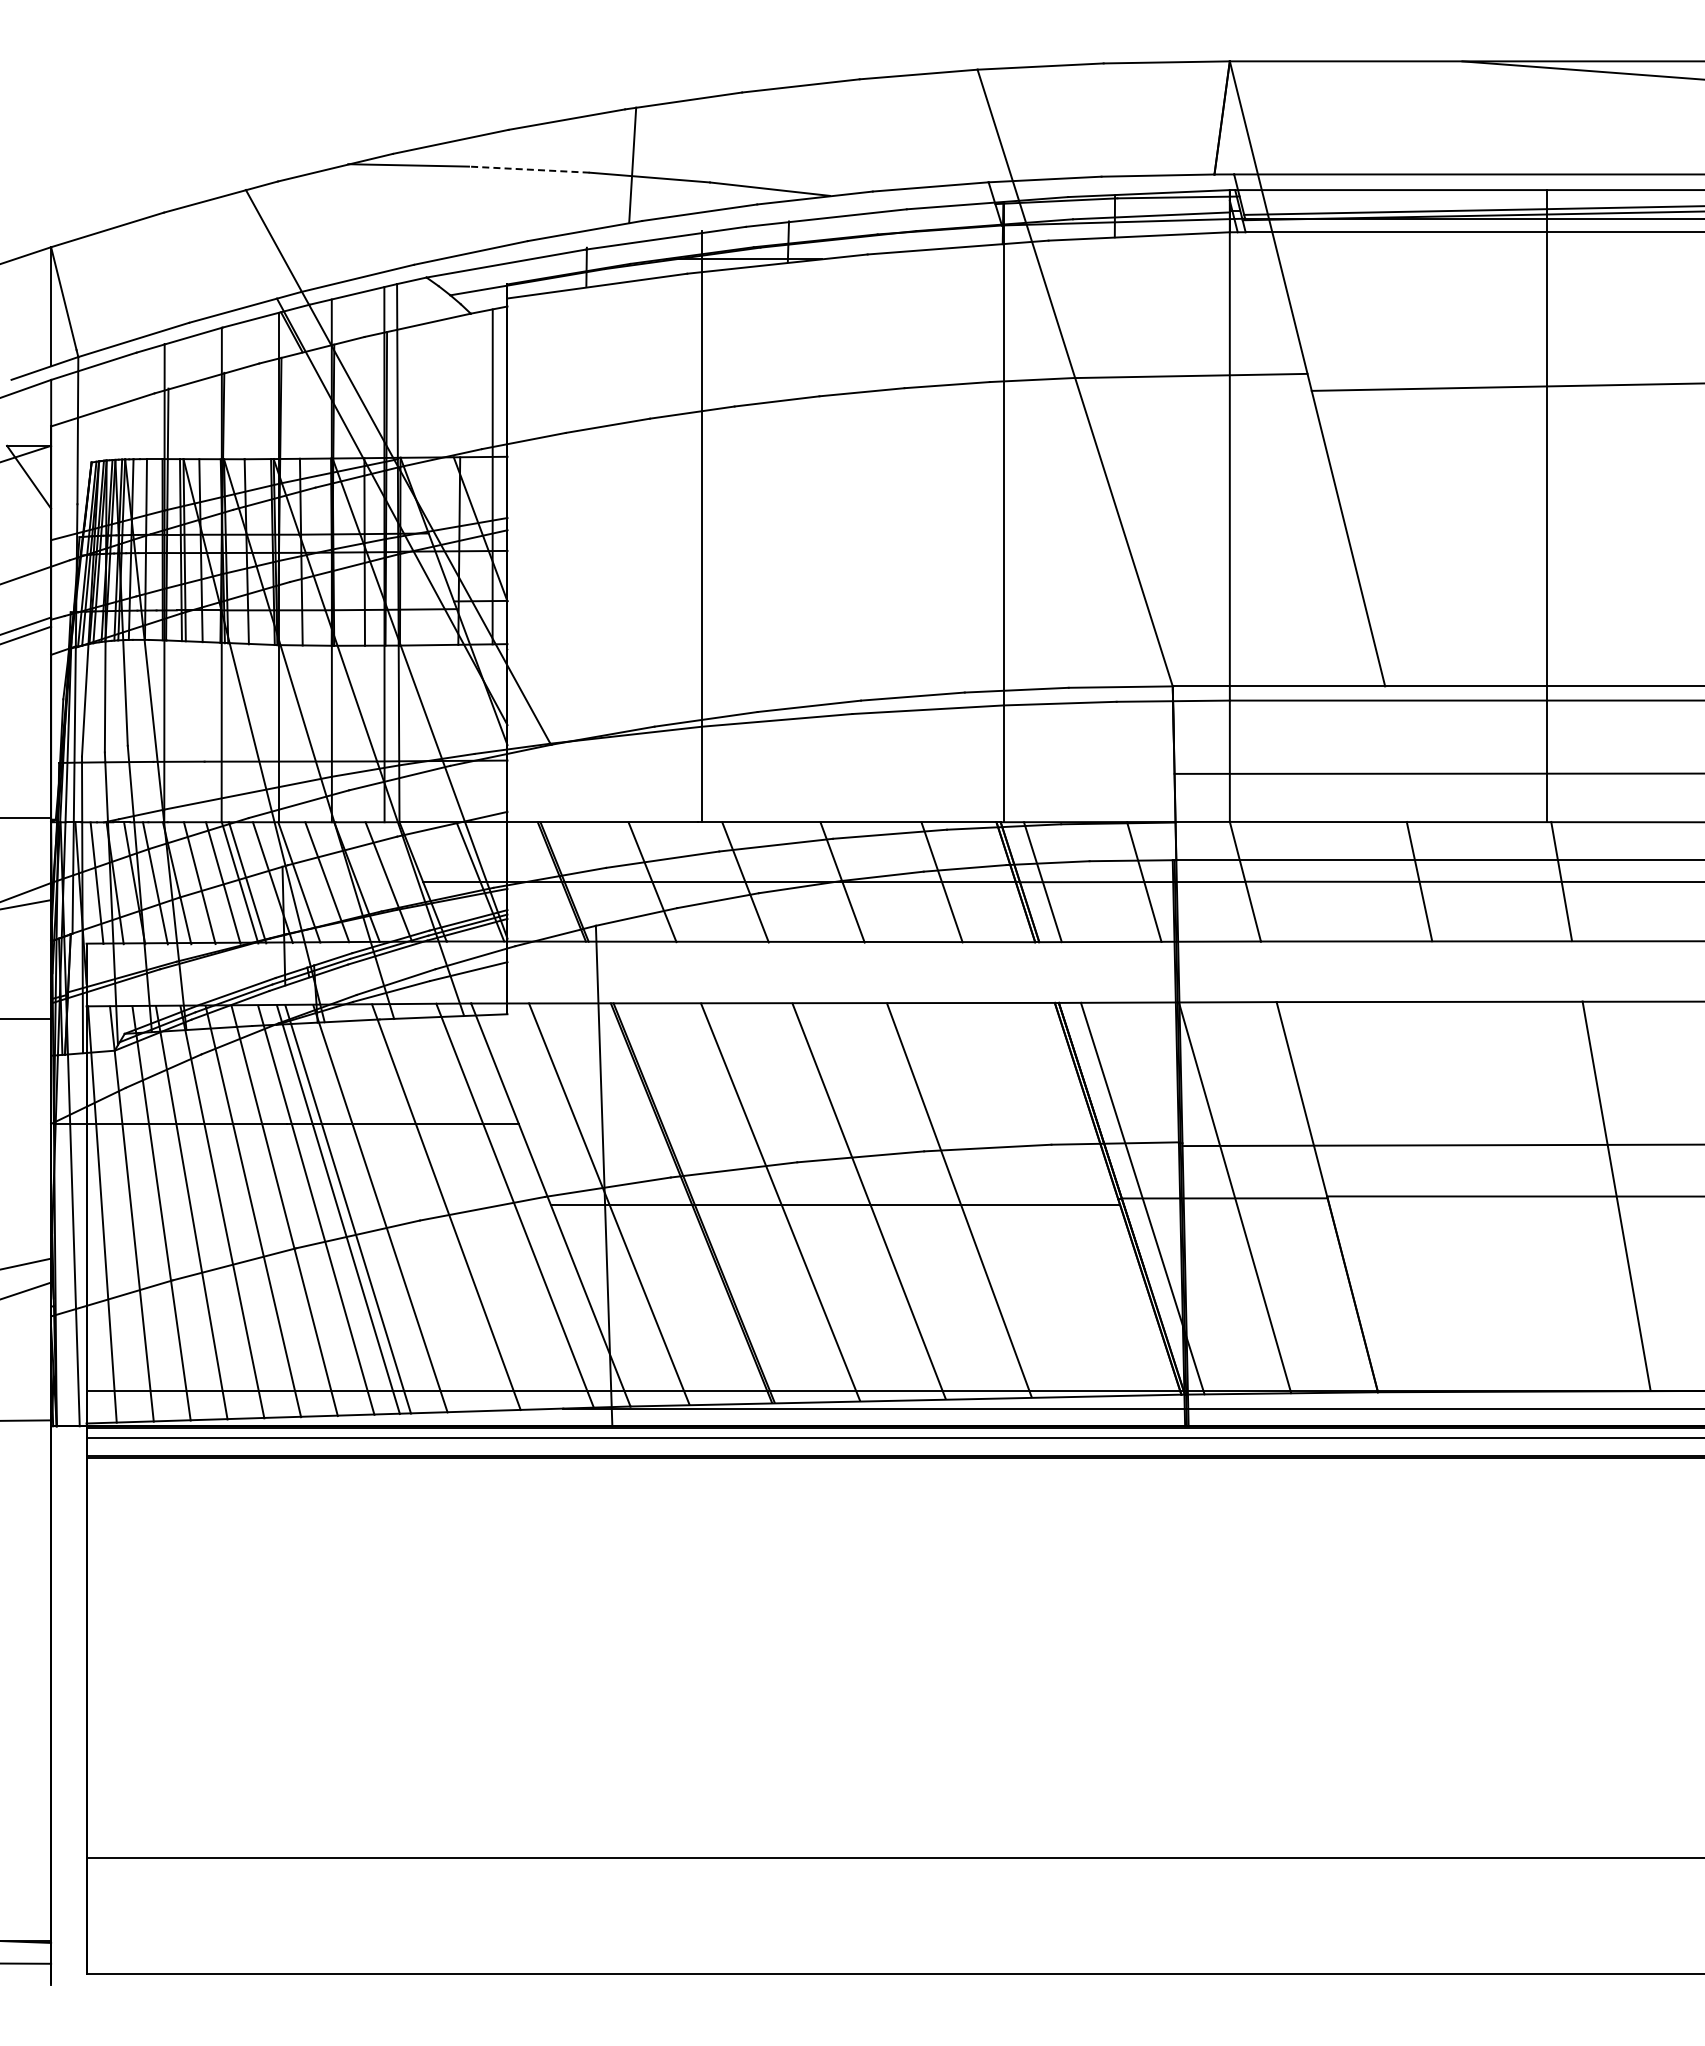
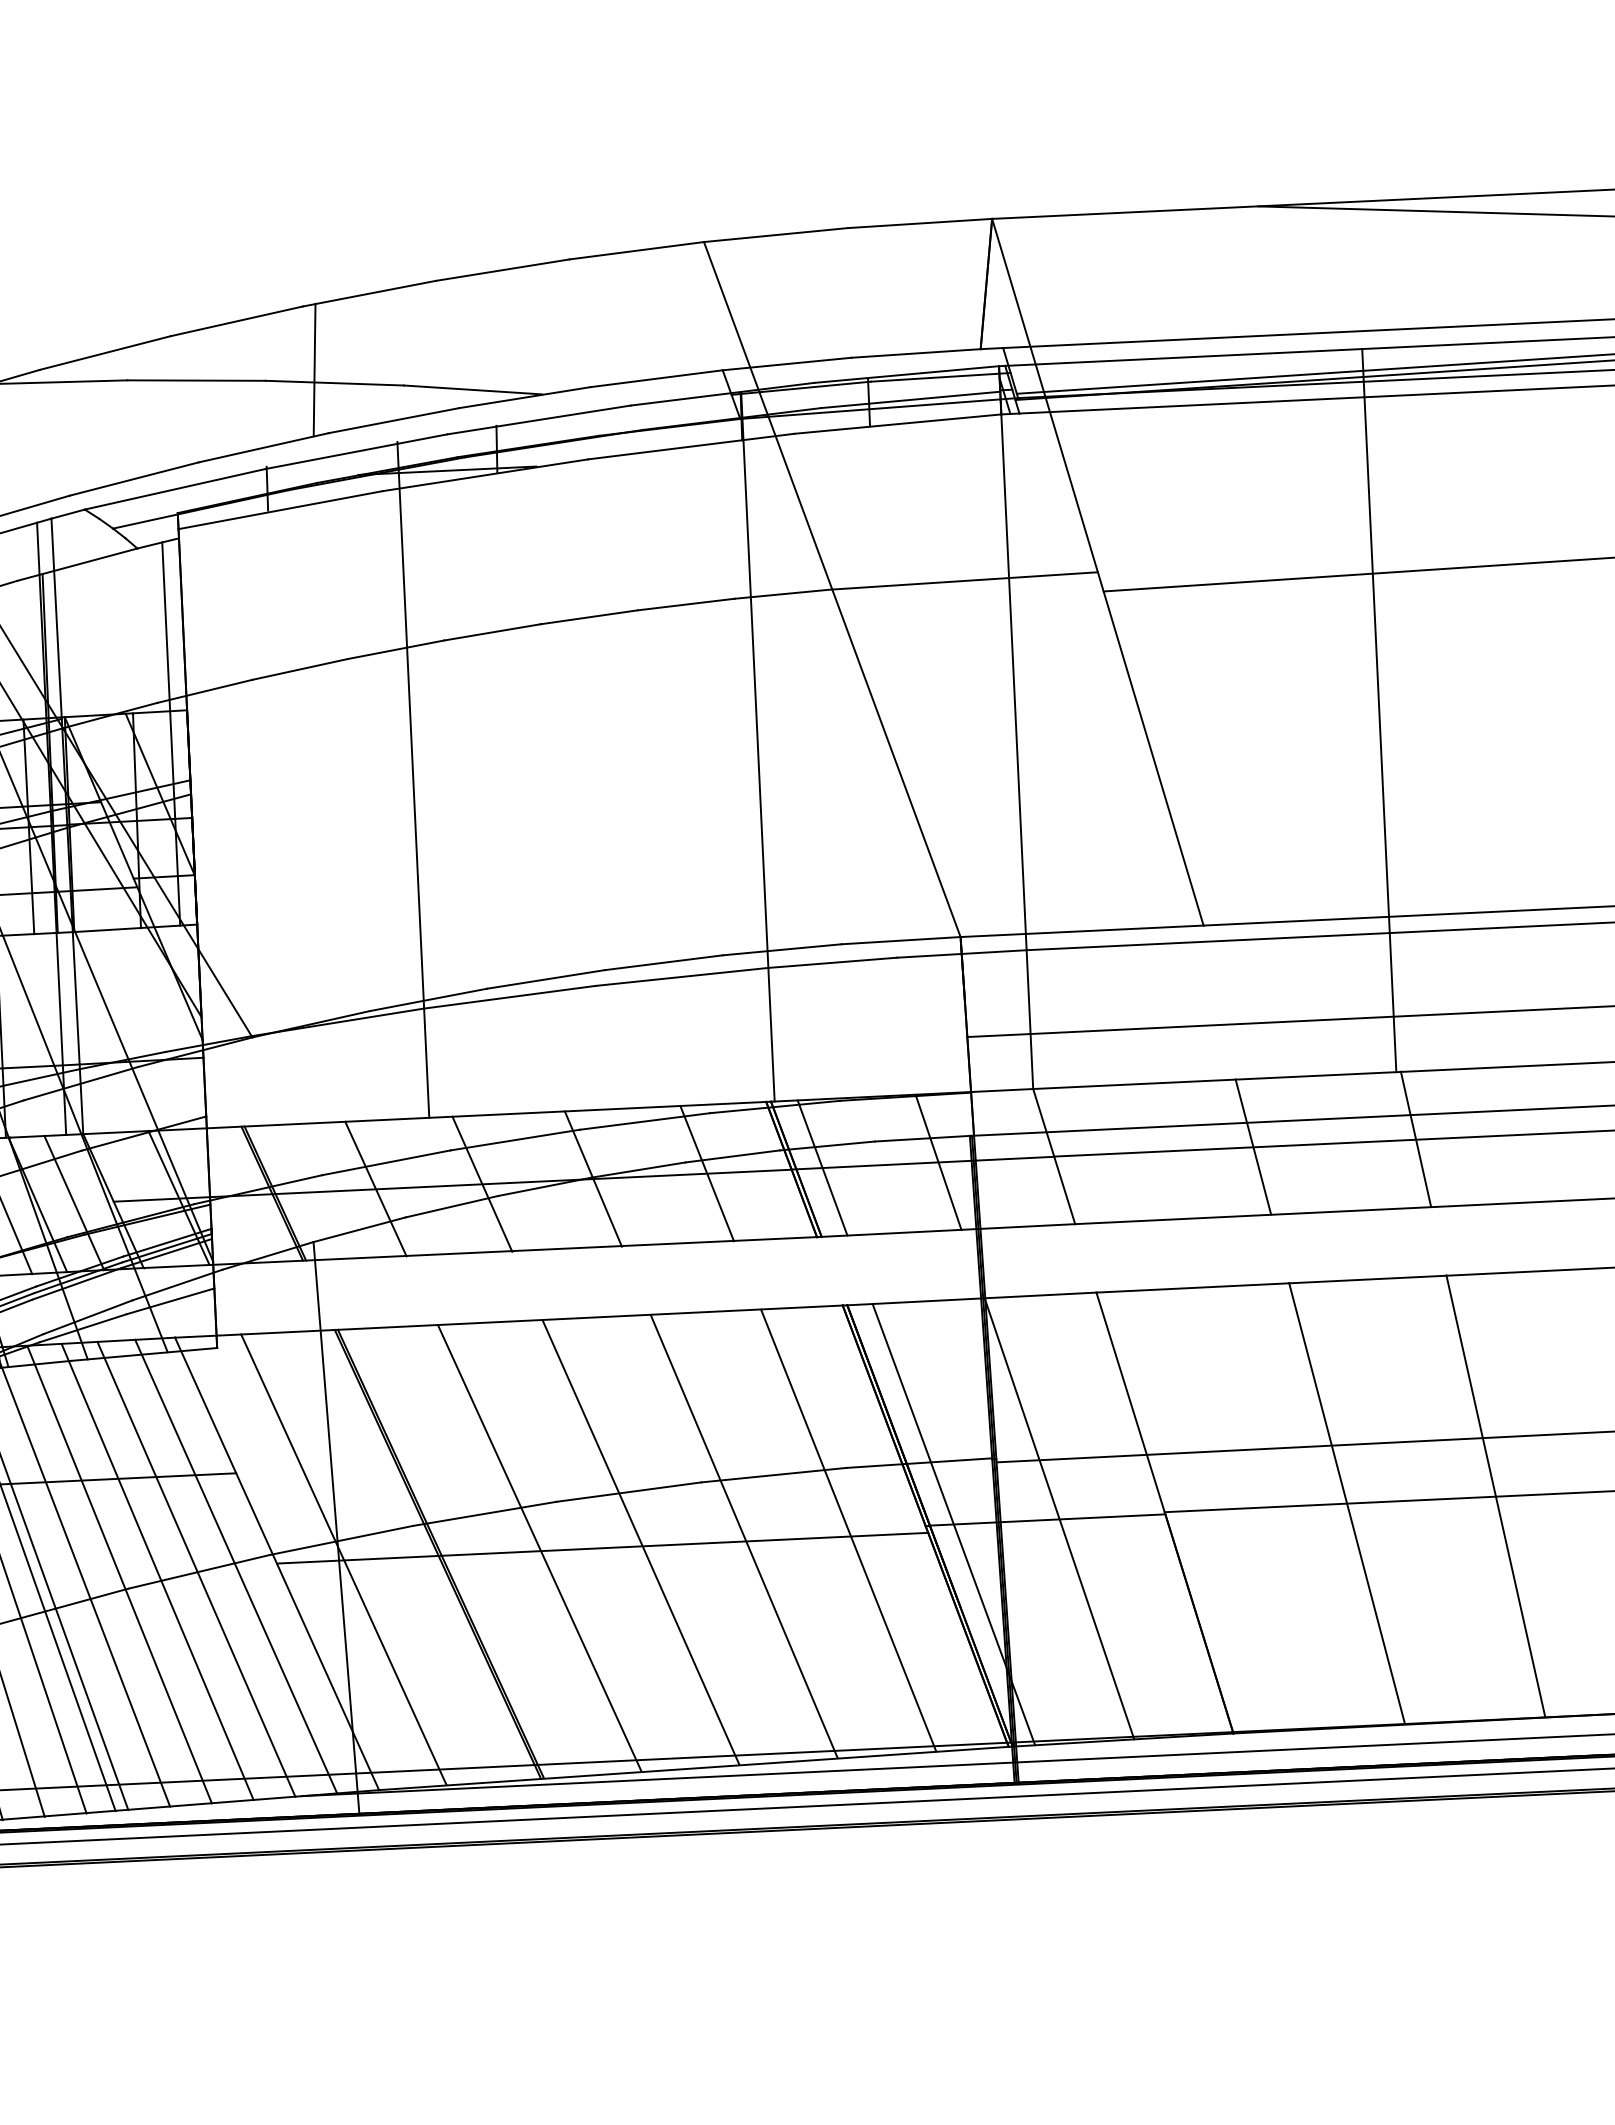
line: (528, 169) -> (195, 380), dashed -> solid
line: (1486, 1195) -> (1346, 1502), added
line: (1050, 1199) -> (848, 1530), added
line: (480, 1206) -> (196, 1569), added
line: (413, 1207) -> (120, 1574), added

